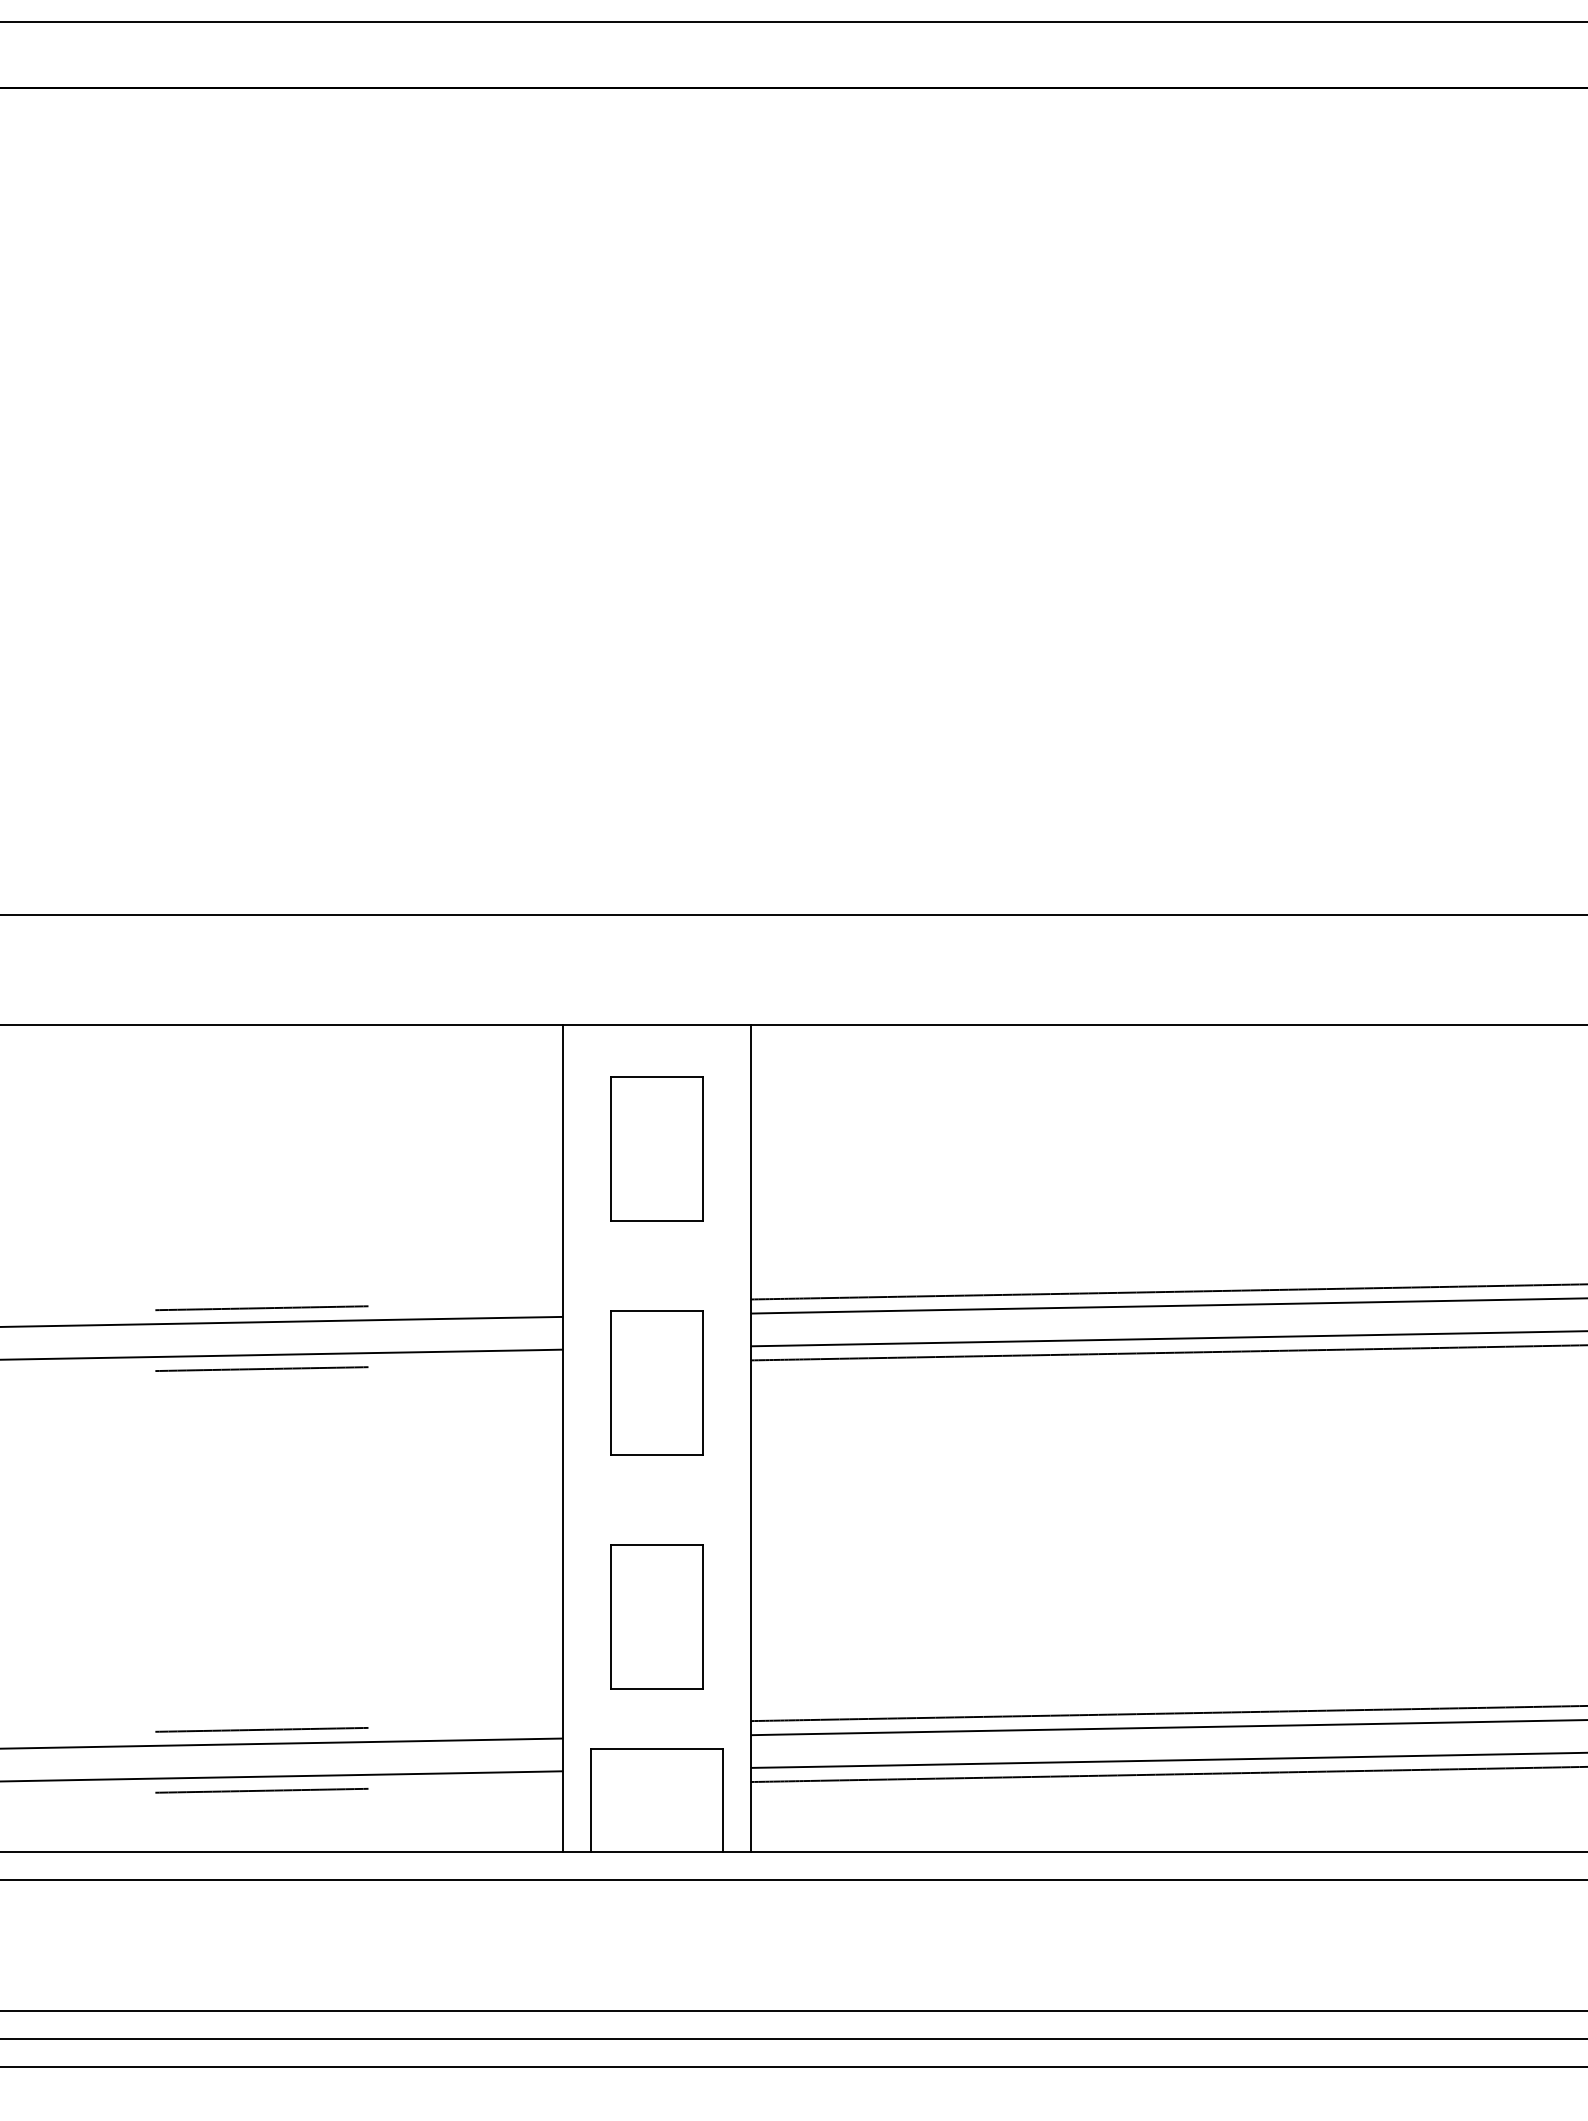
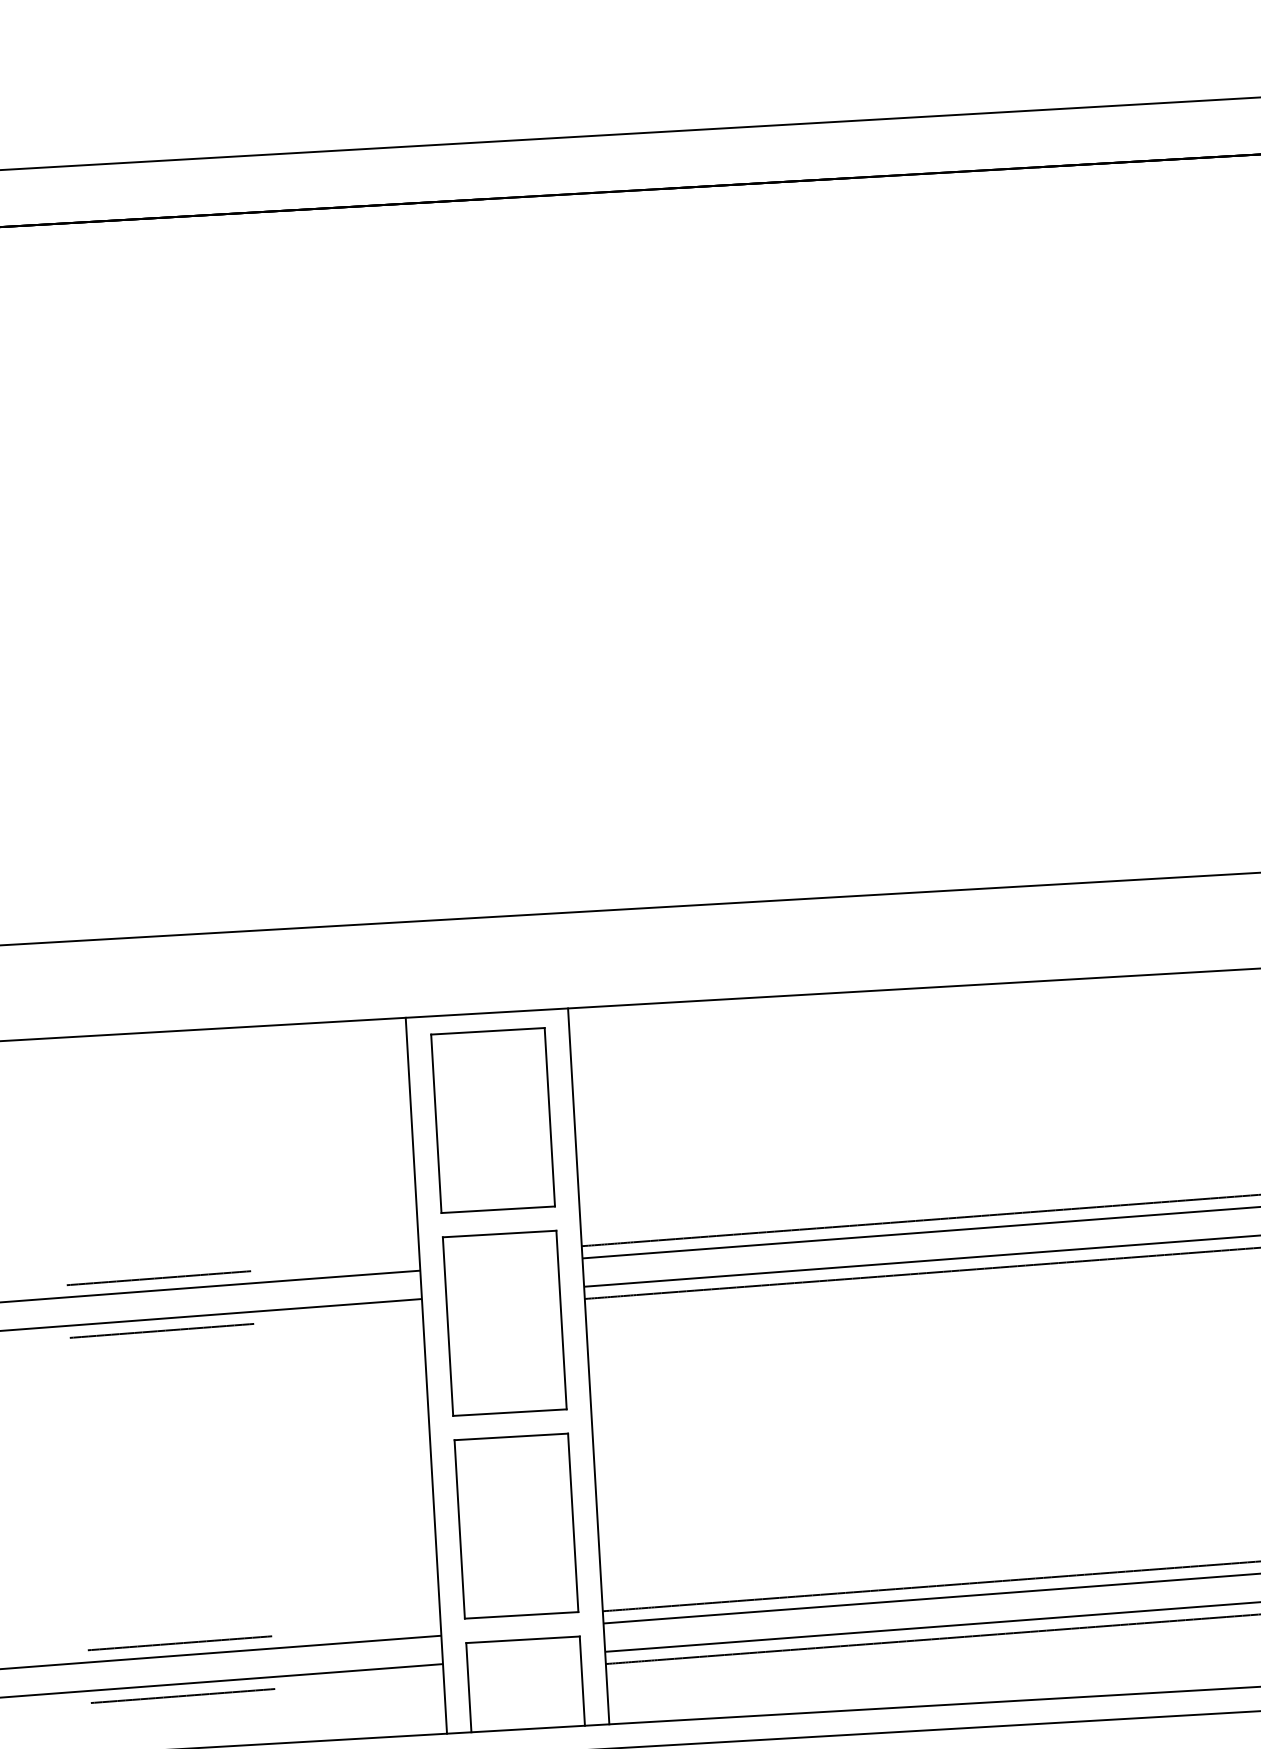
part: (656, 1148) -> (492, 1120), size x1.43
part: (656, 1382) -> (504, 1322), size x1.43
part: (656, 1616) -> (515, 1525), size x1.43

